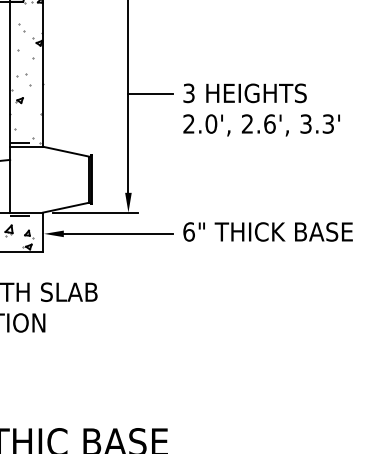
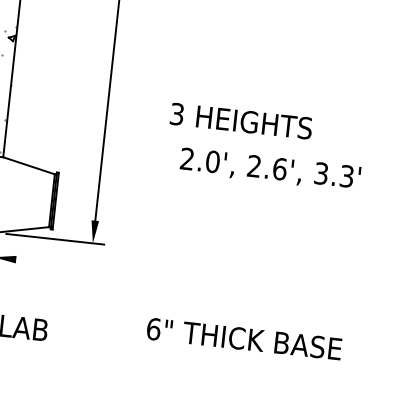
line: (150, 94) -> (132, 110), removed
text: (261, 125) -> (270, 169), moved
text: (267, 231) -> (243, 338), moved
line: (118, 233) -> (78, 266), removed

